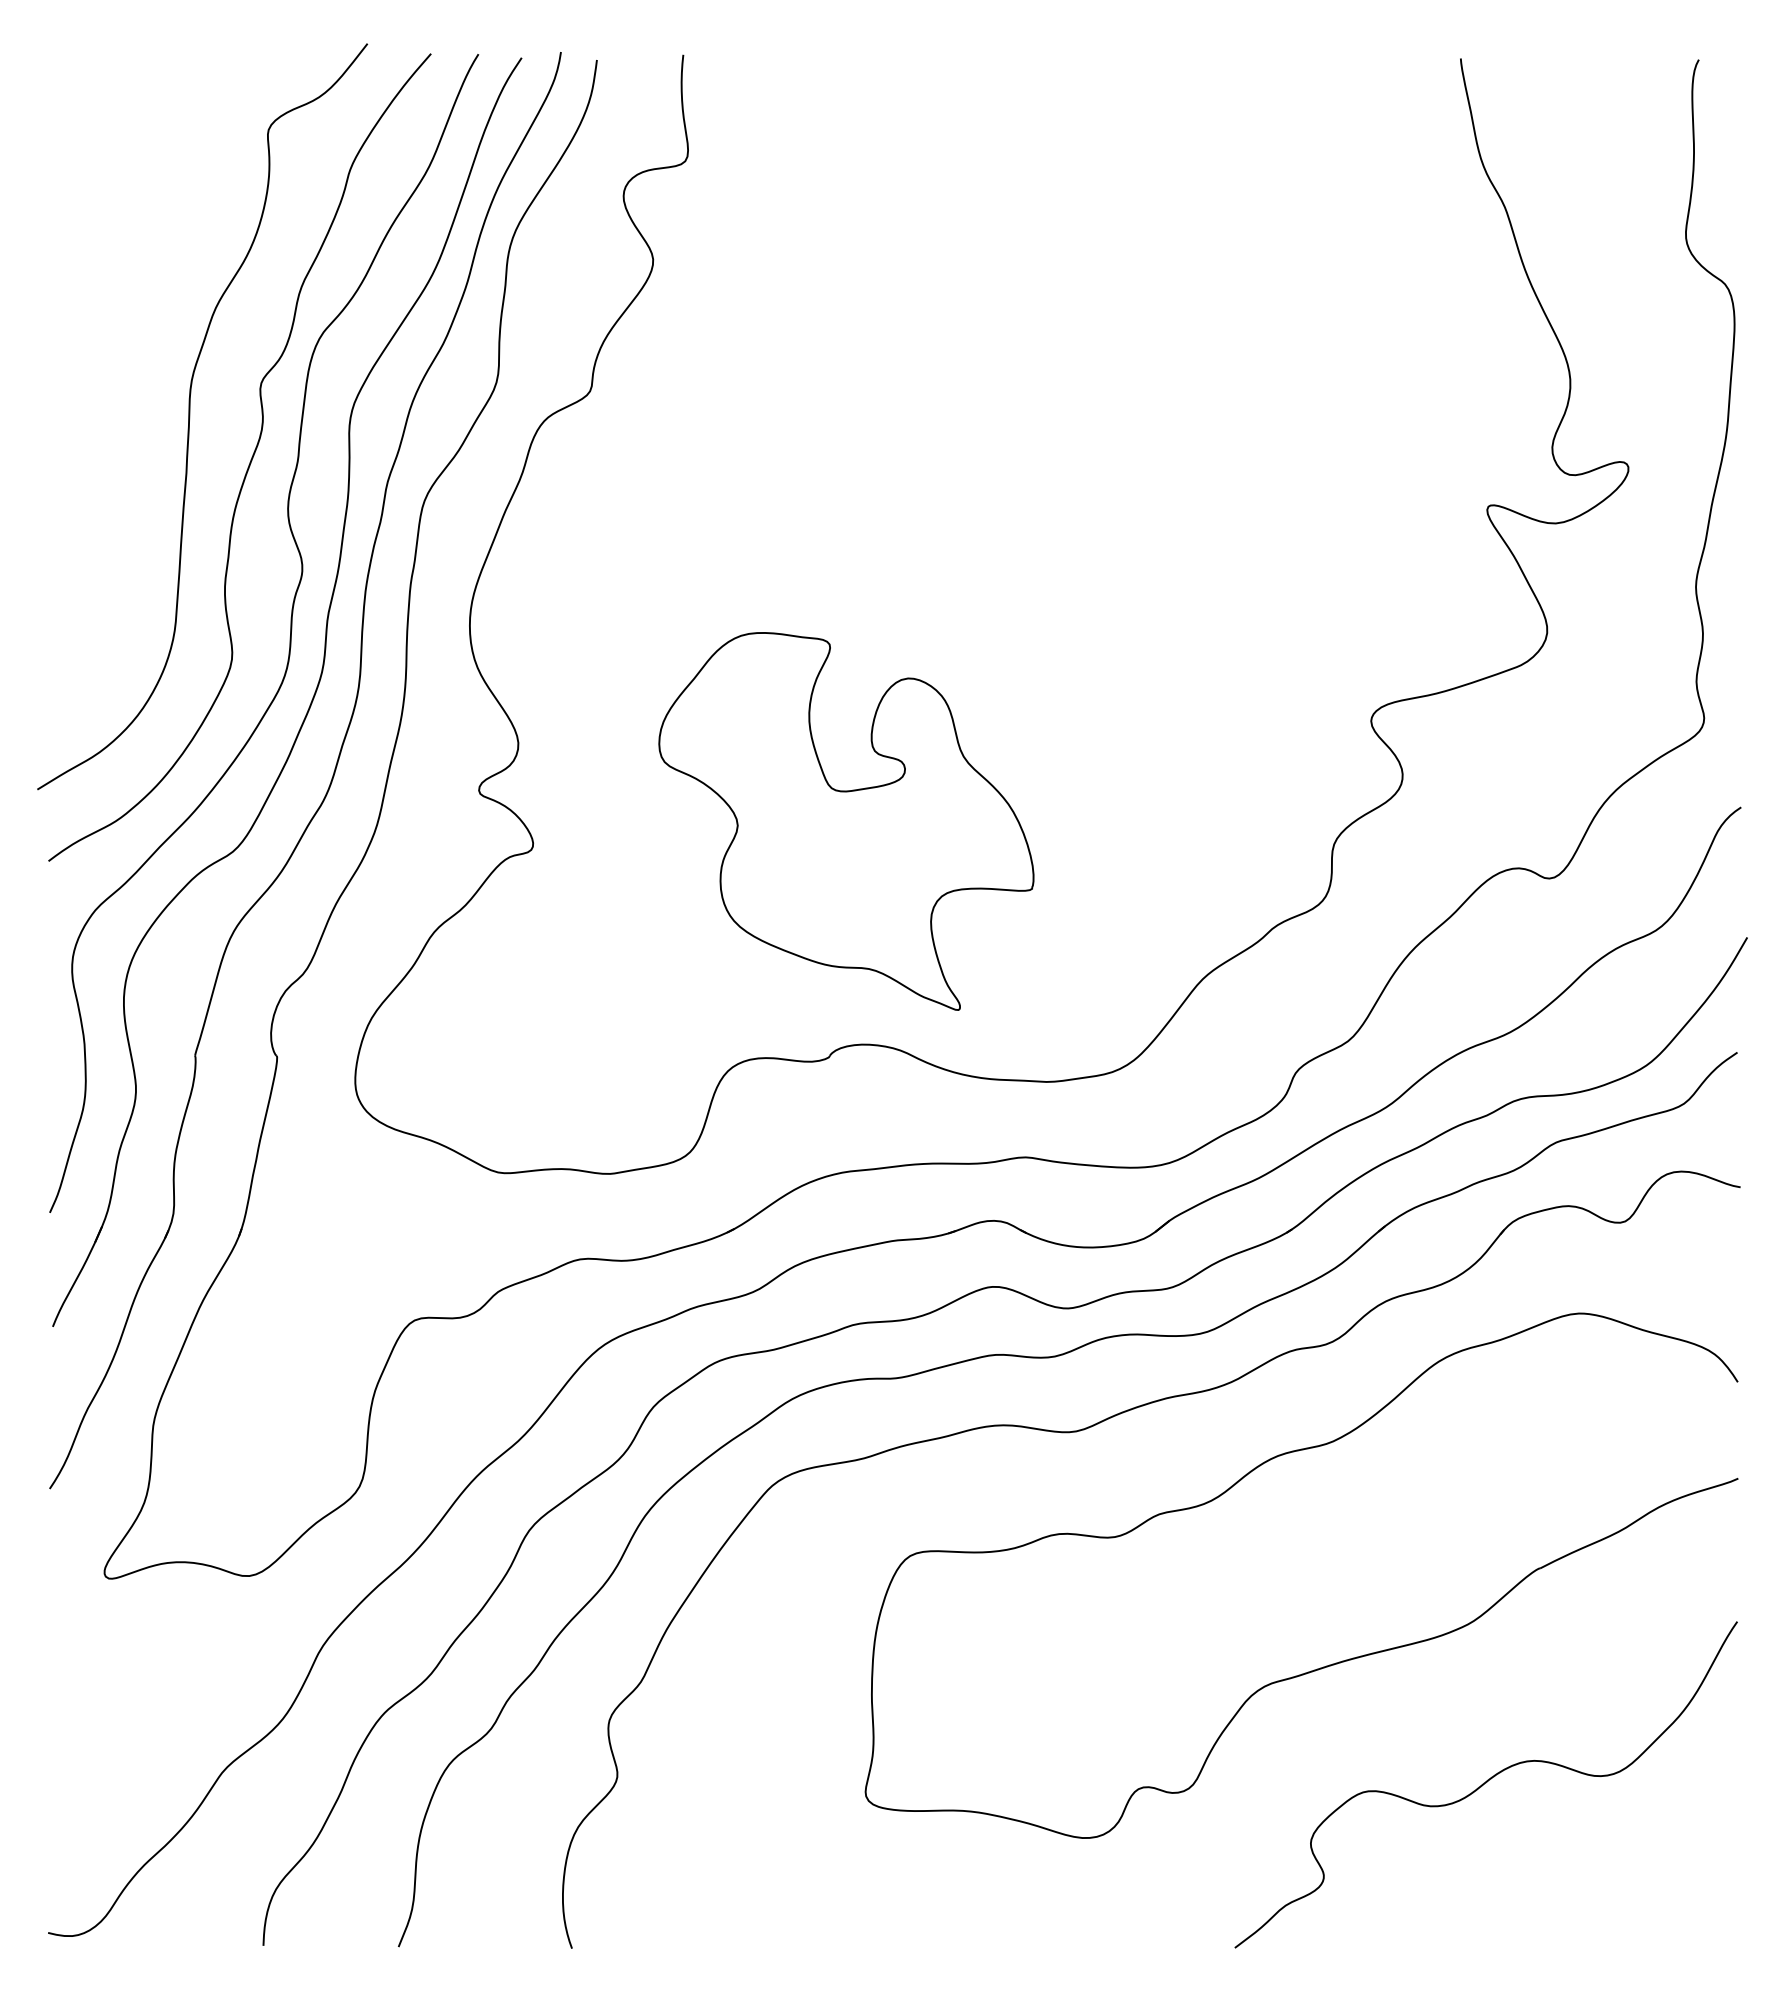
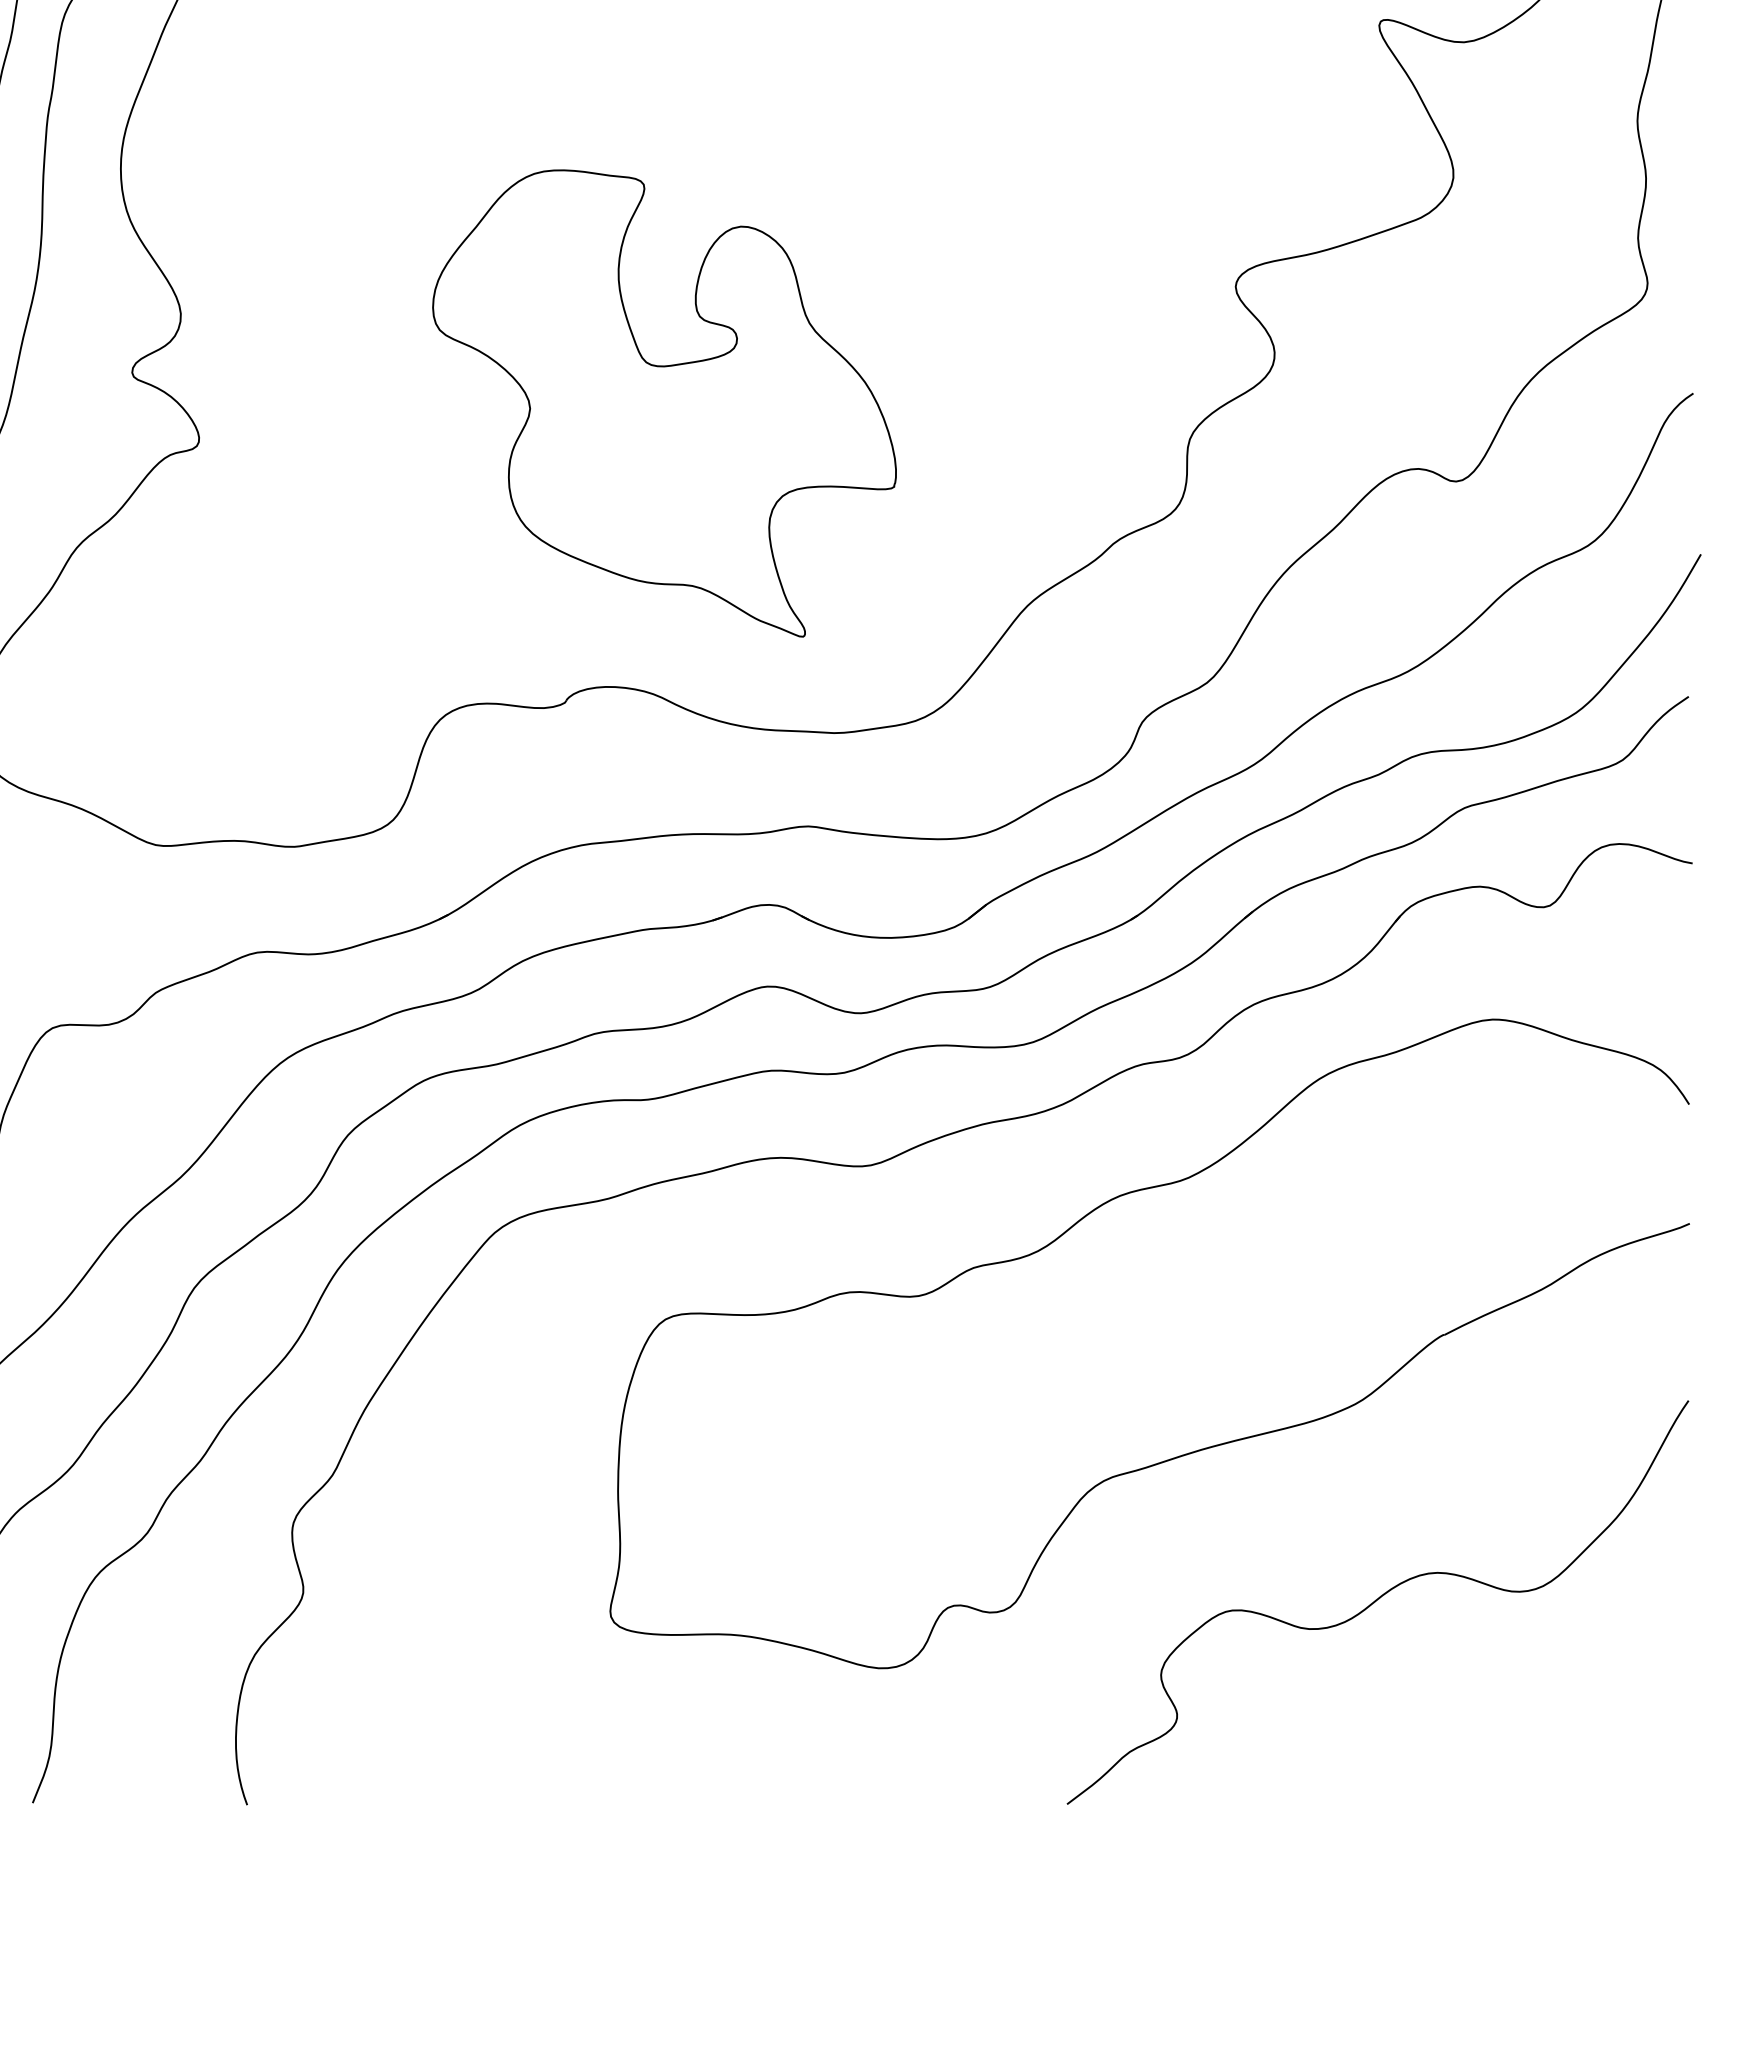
part: (846, 821) -> (664, 403), moved

